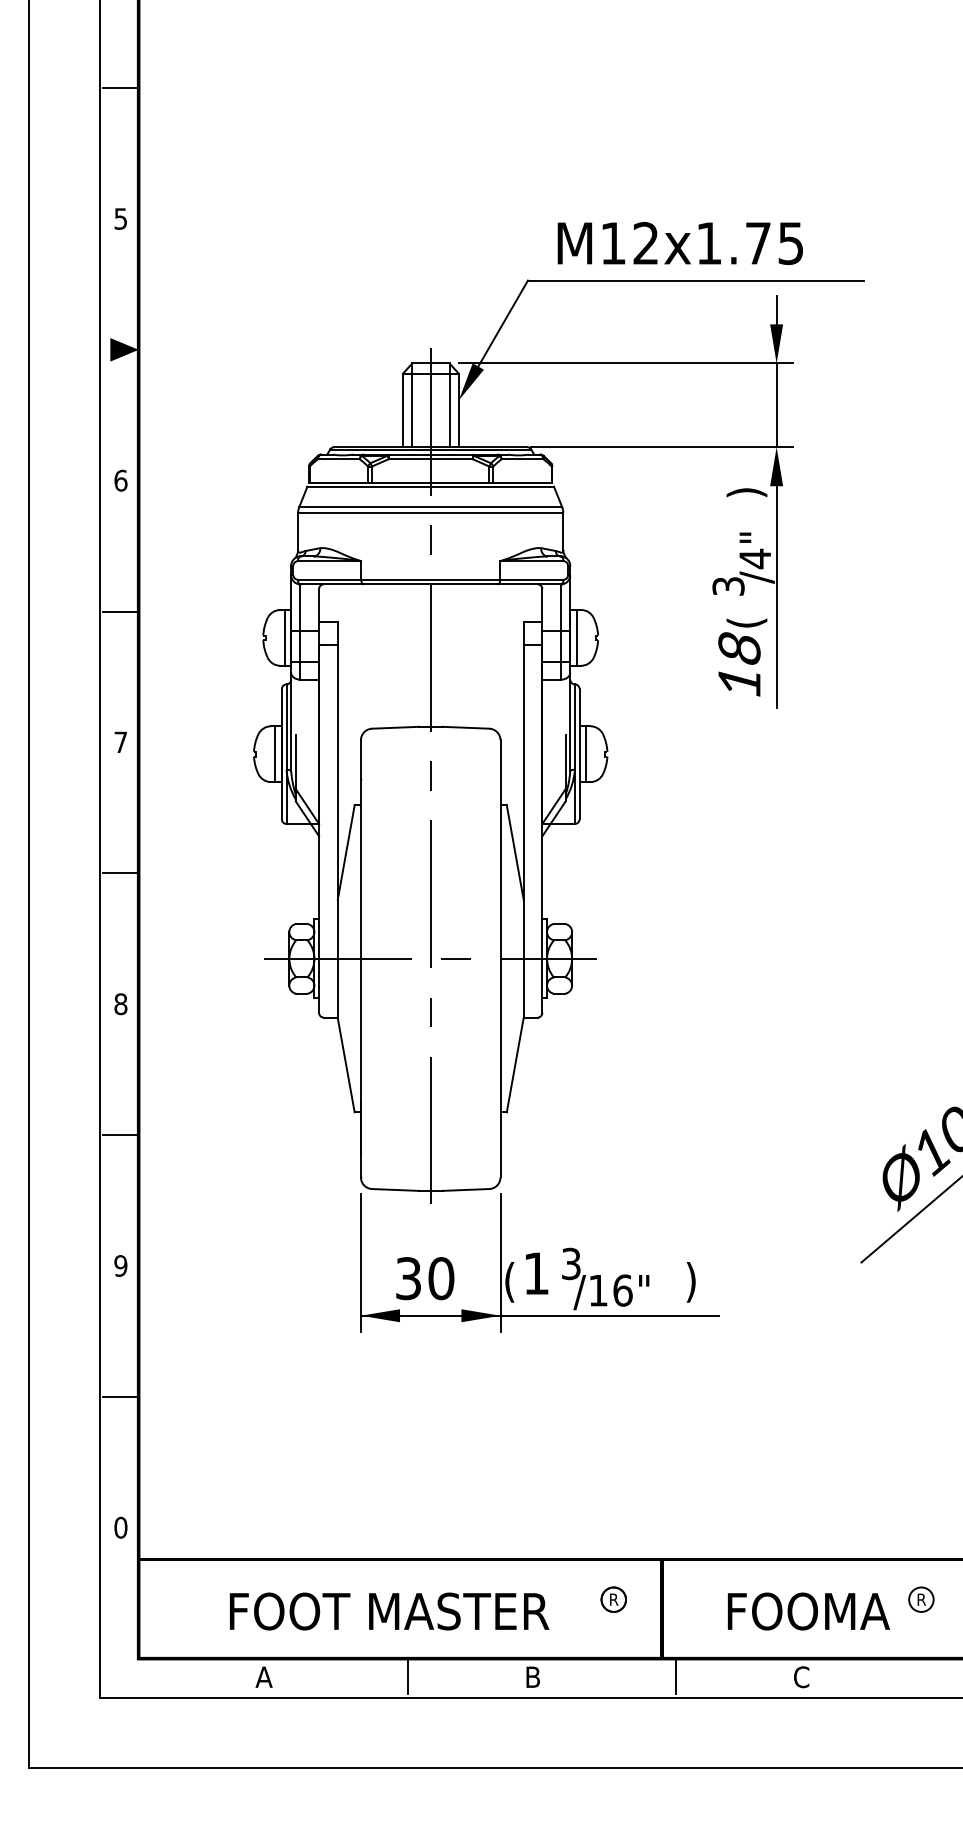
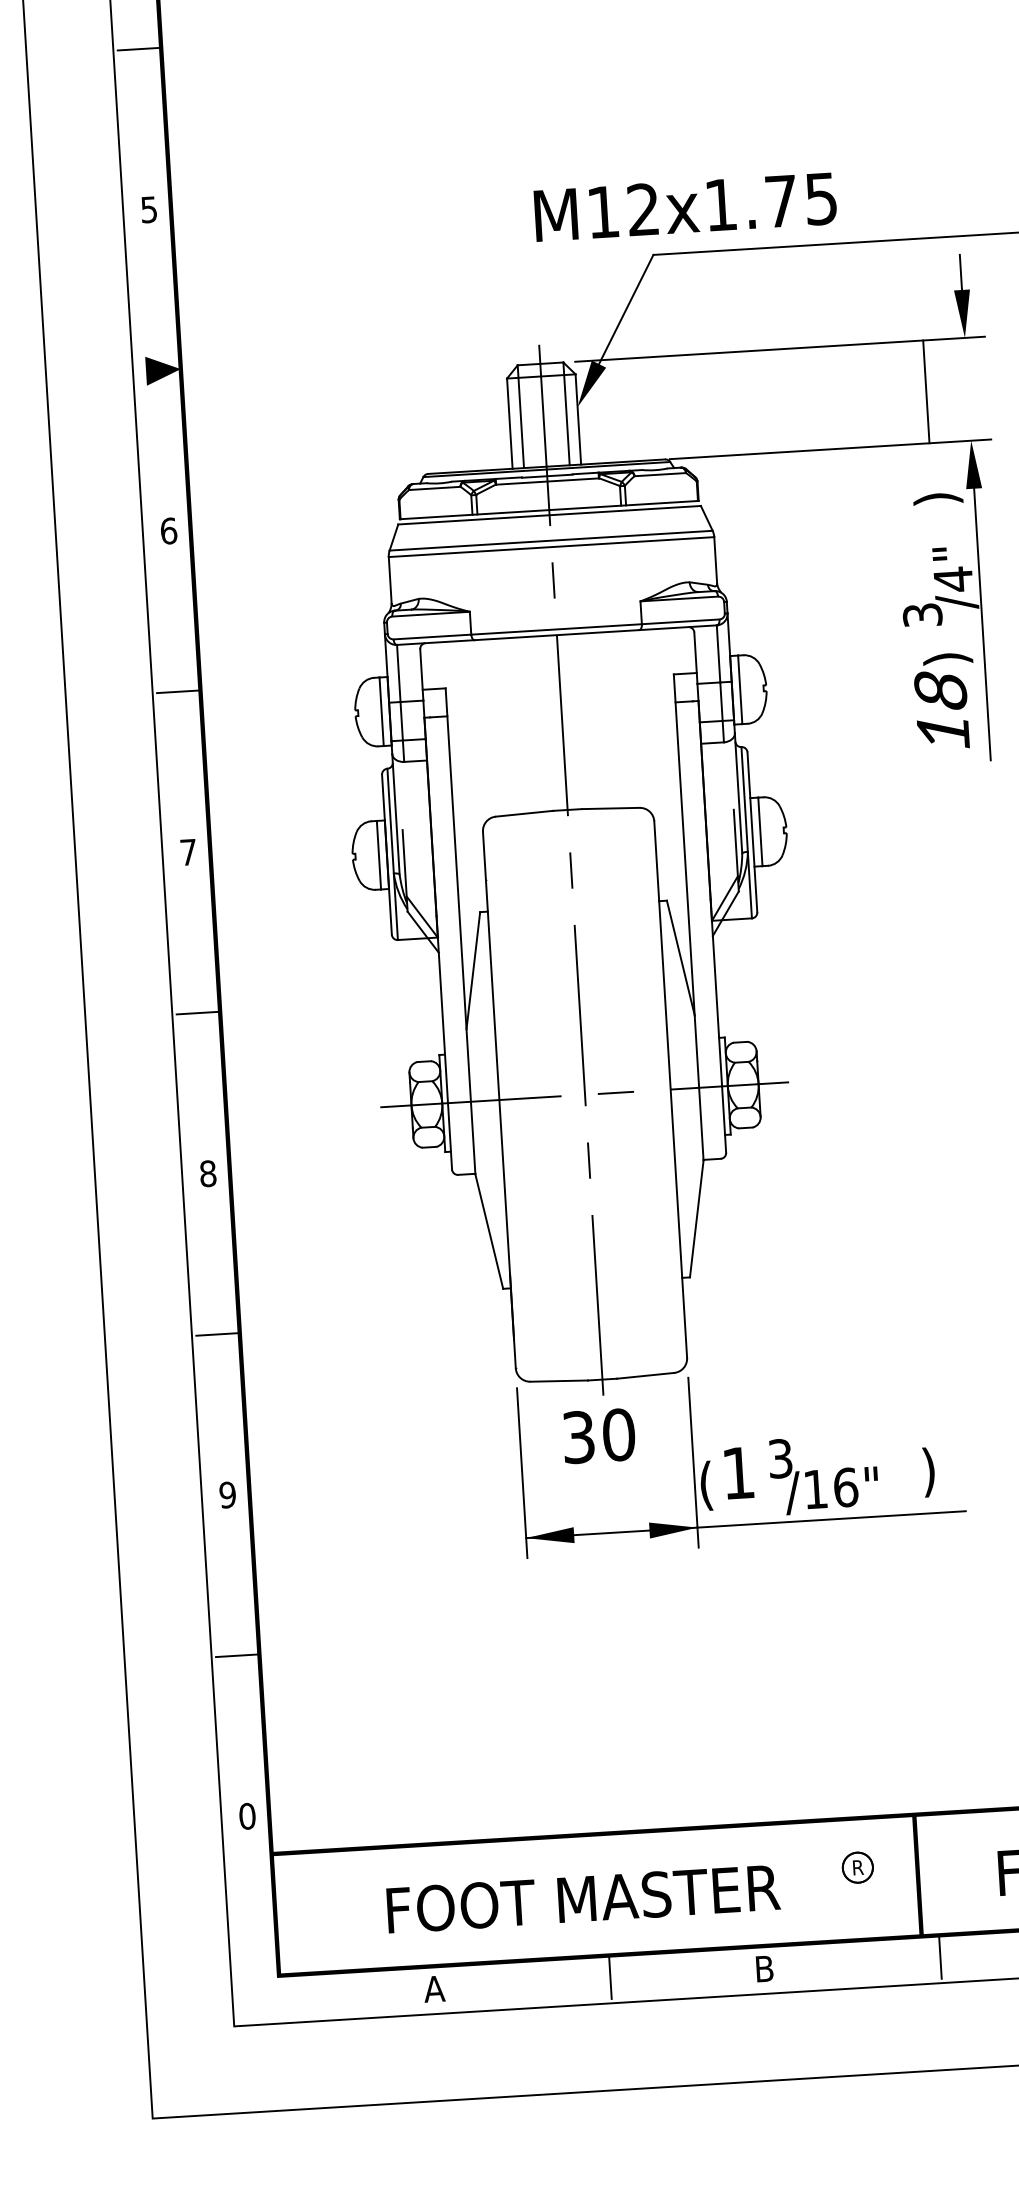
text: (679, 243) -> (684, 207), moved
line: (776, 405) -> (926, 392), moved
text: (746, 622) -> (947, 658), ( -> )
text: (425, 1278) -> (599, 1435), moved

